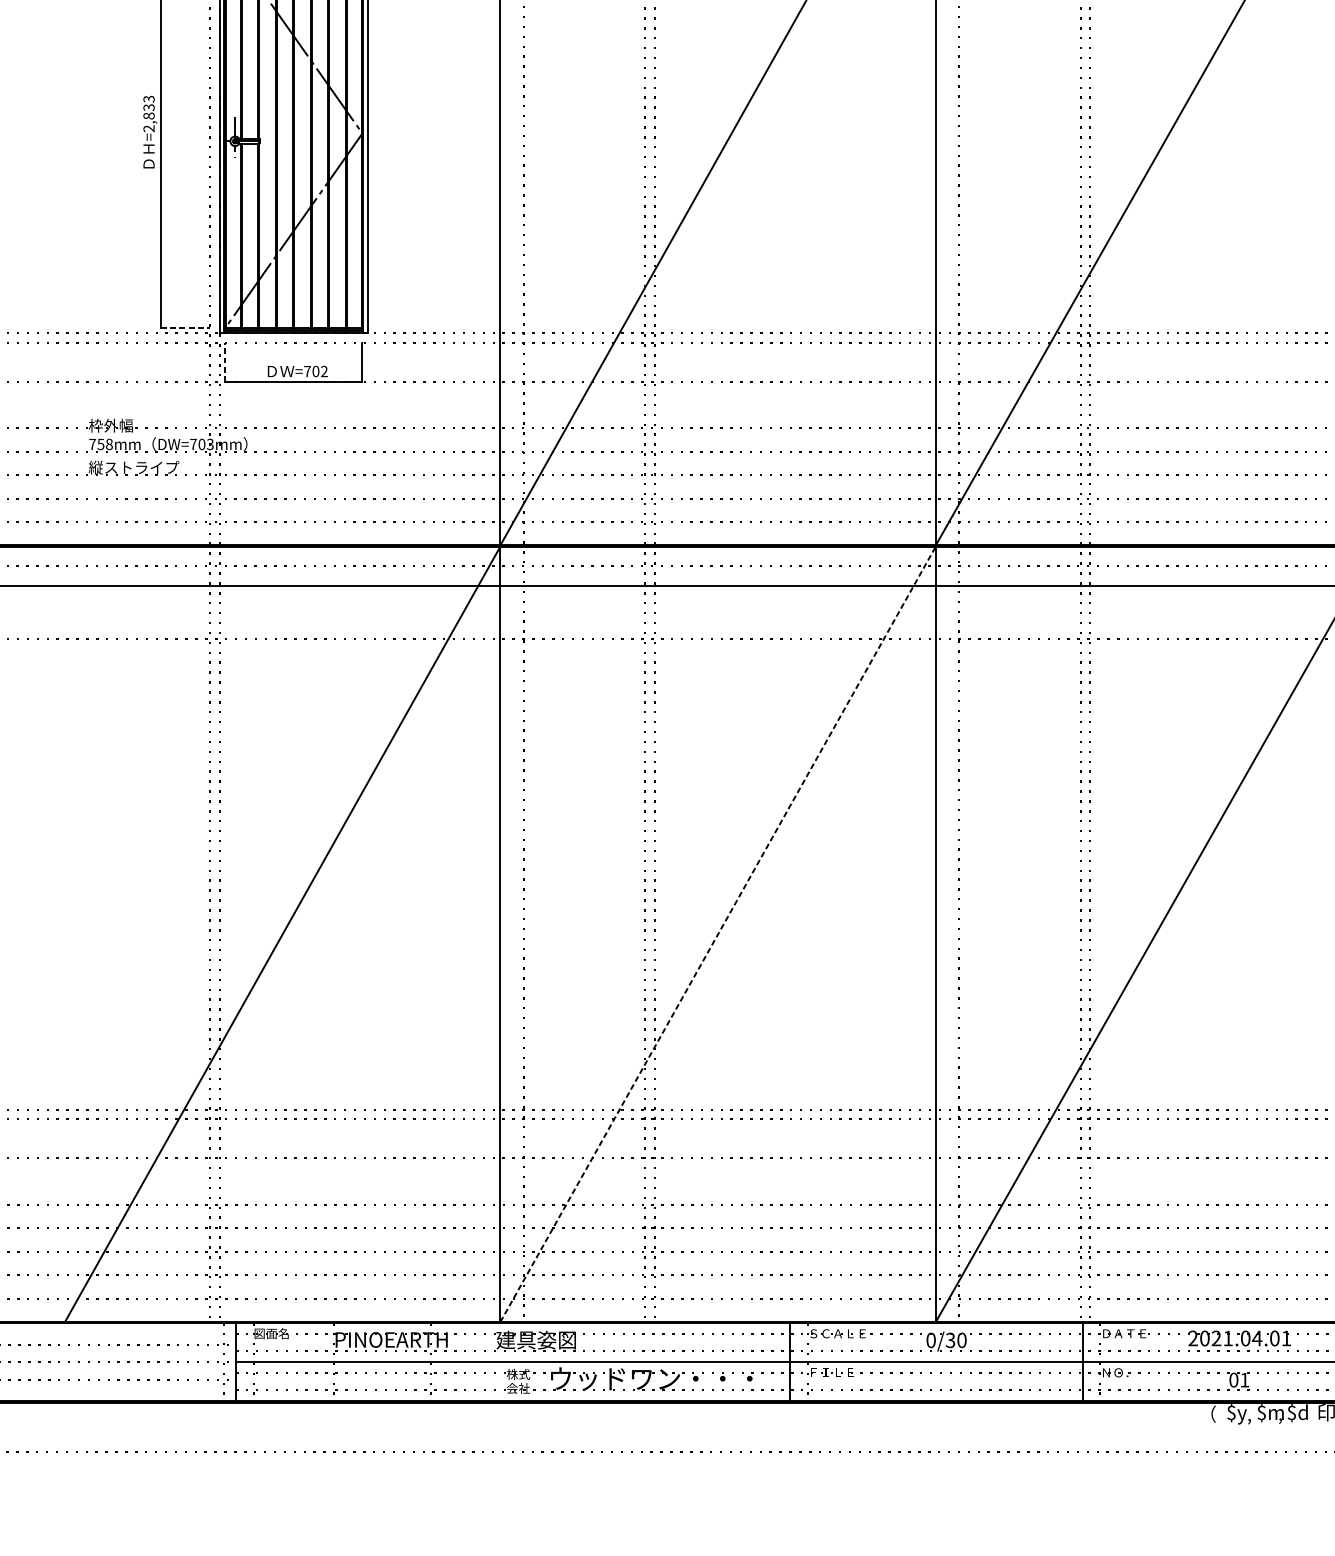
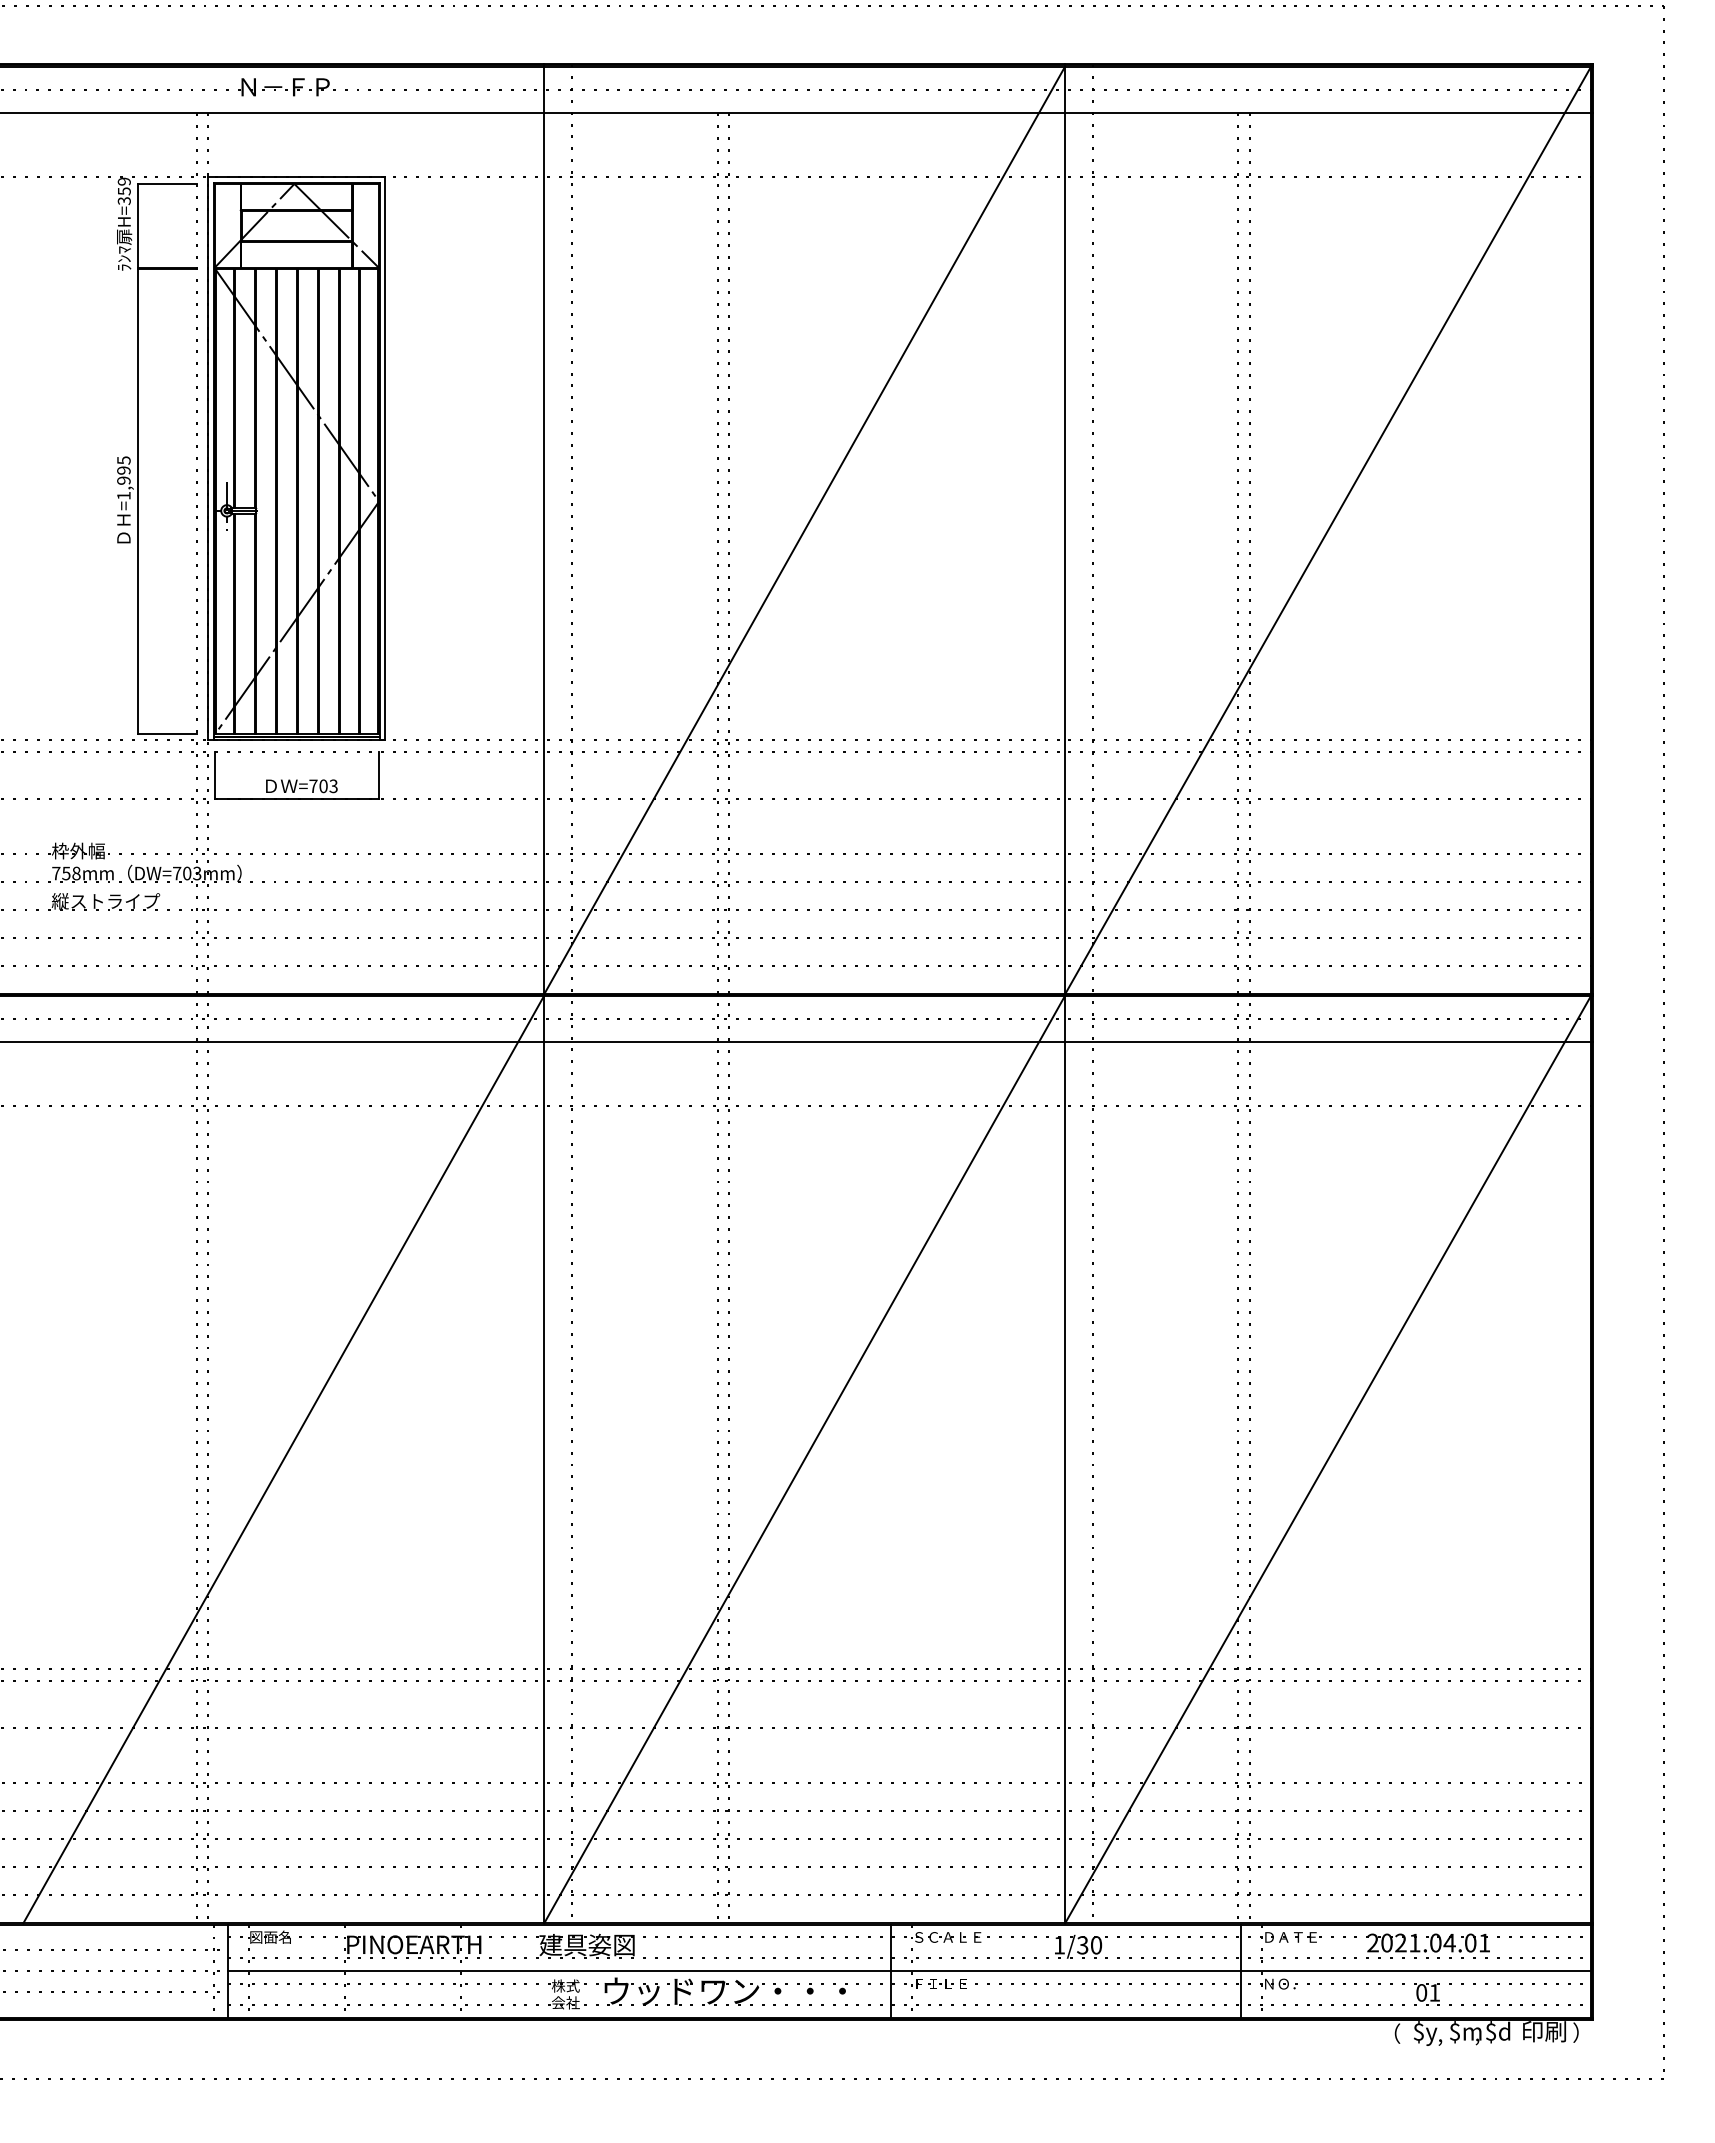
text: (148, 113) -> (123, 477), =2,833 -> =1,995
line: (185, 328) -> (167, 734), dashed -> solid
line: (225, 361) -> (215, 774), dashed -> solid
text: (324, 371) -> (333, 786), =702 -> =703
line: (717, 934) -> (804, 1459), dashed -> solid
text: (931, 1340) -> (1059, 1945), 0/30 -> 1/30

